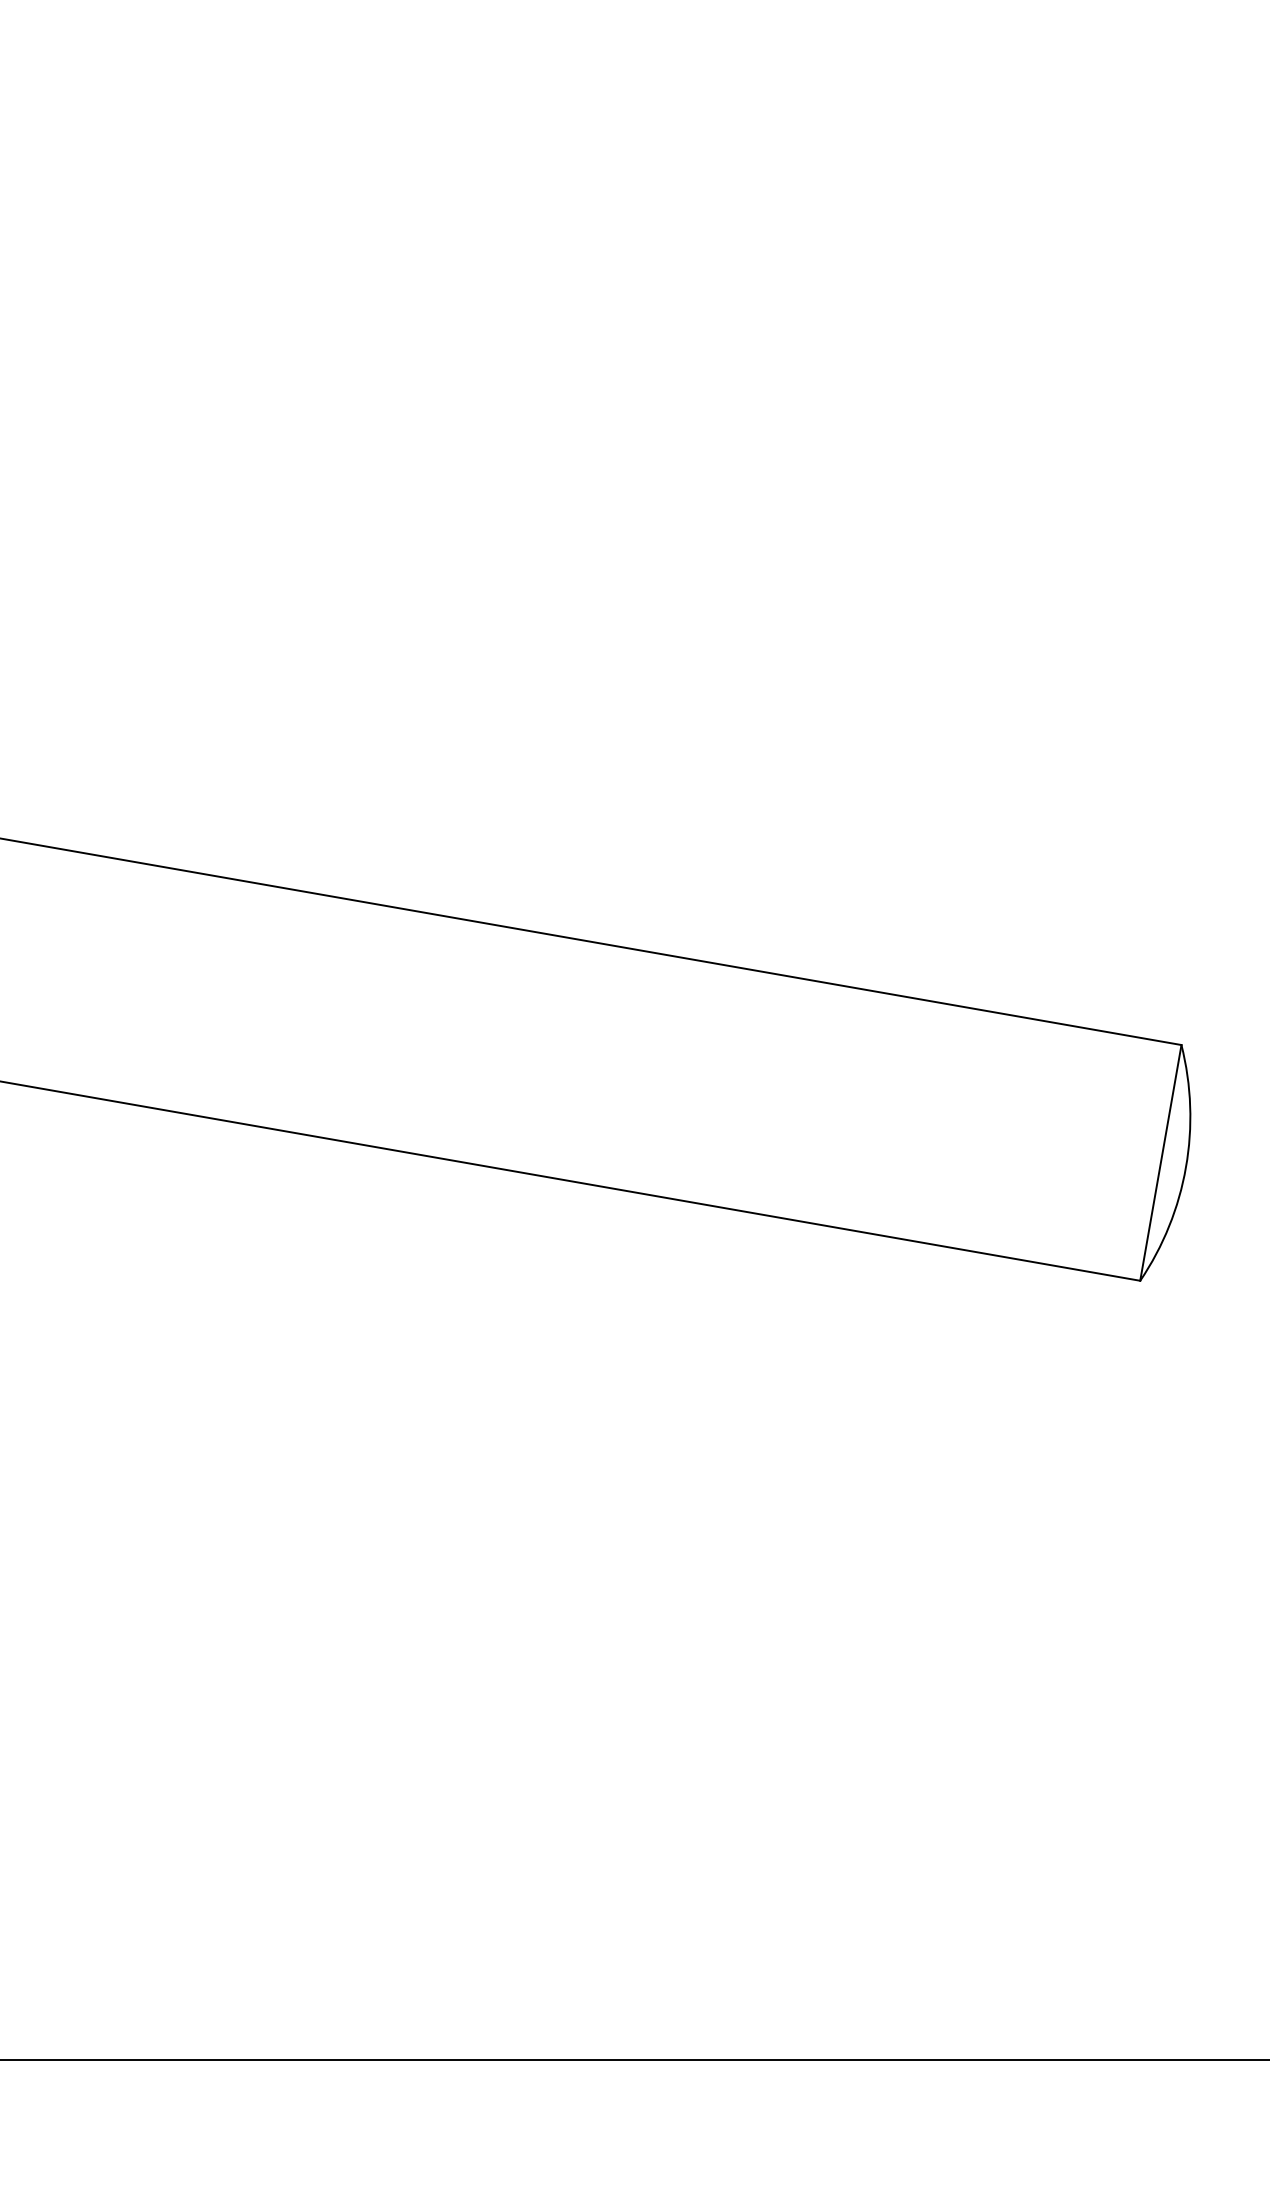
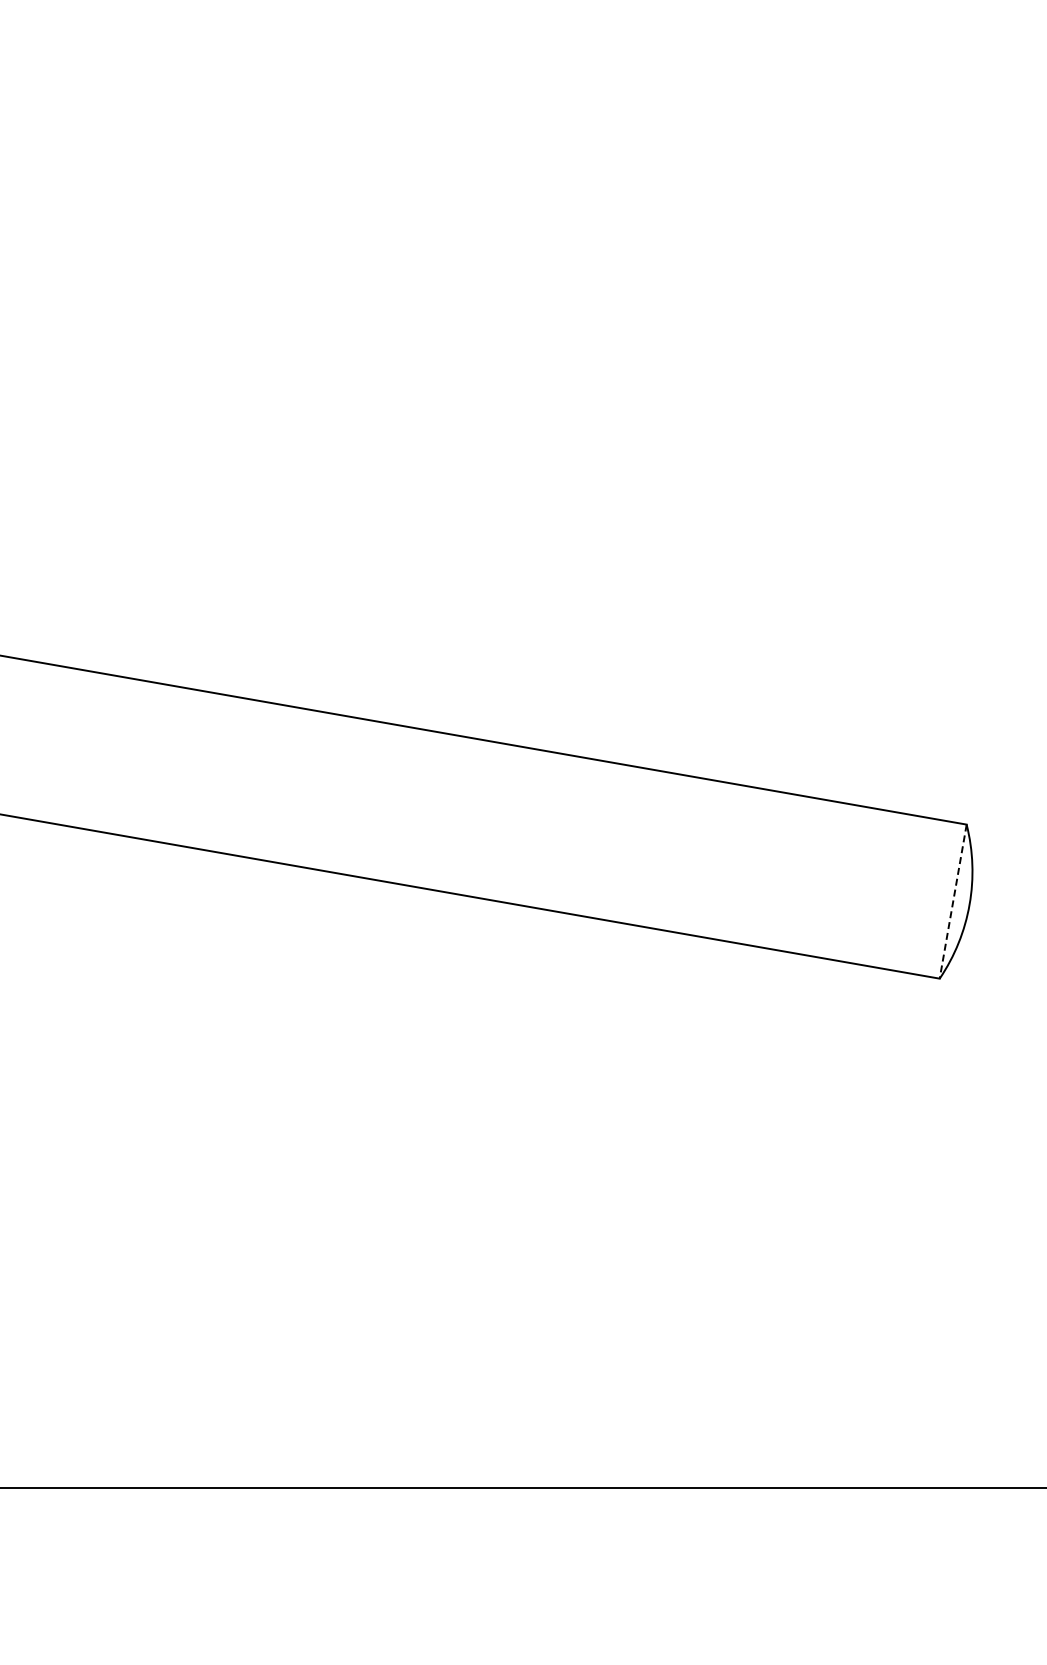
line: (1161, 1164) -> (953, 902), solid -> dashed

